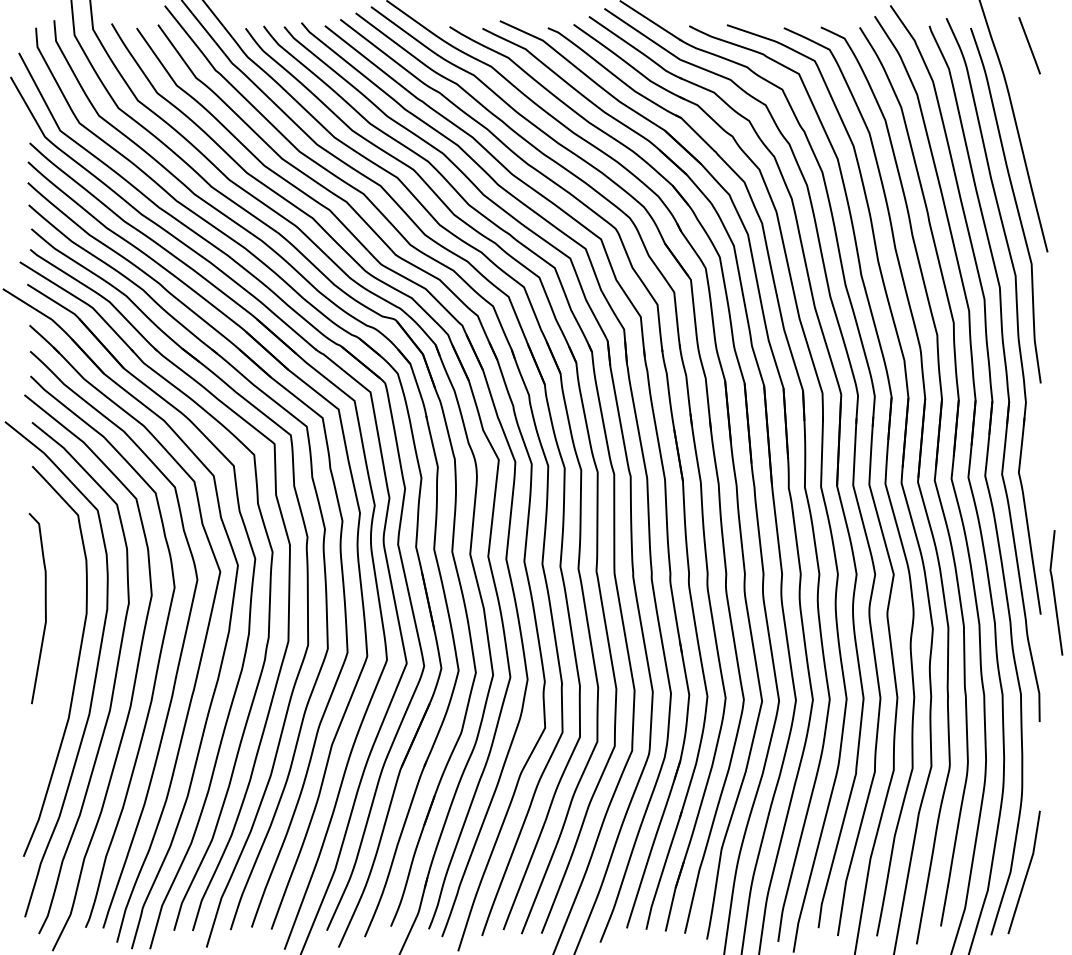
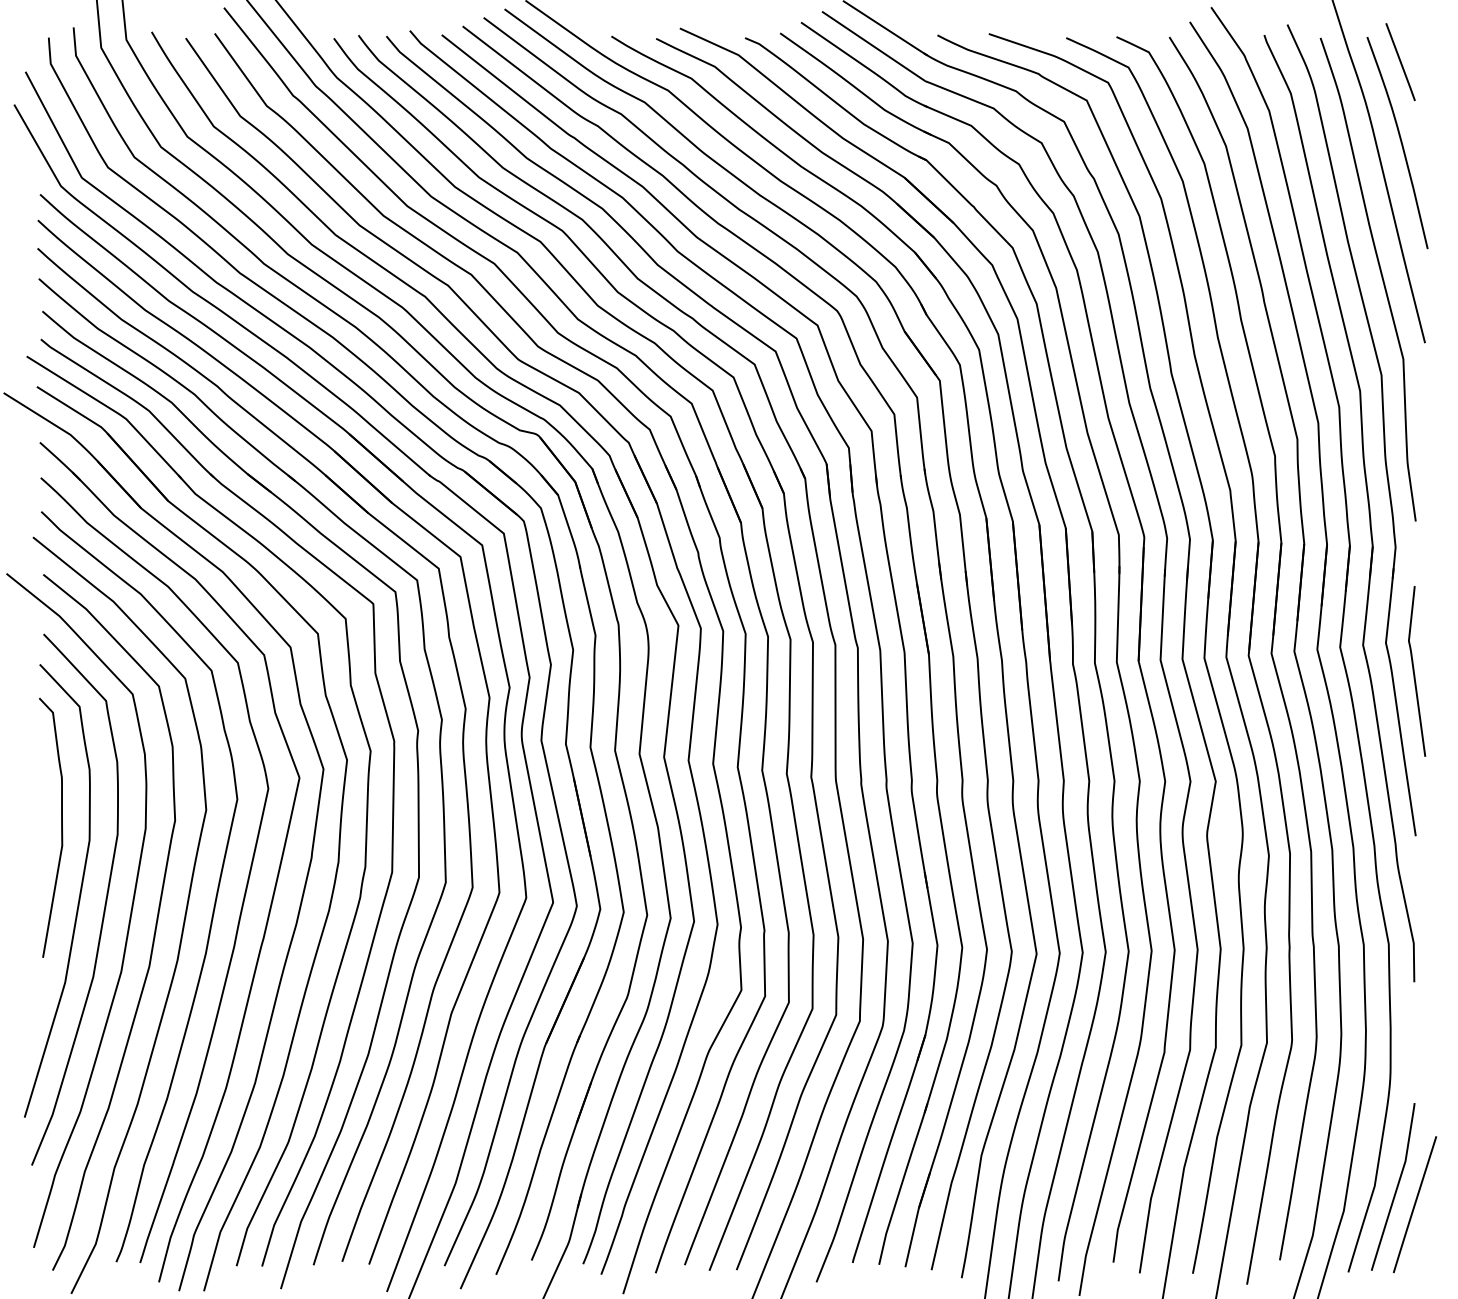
curve: (1029, 104) -> (1400, 142), added
curve: (1054, 592) -> (1414, 671), moved
curve: (58, 656) -> (79, 892), added
line: (1040, 885) -> (1415, 1204), added

